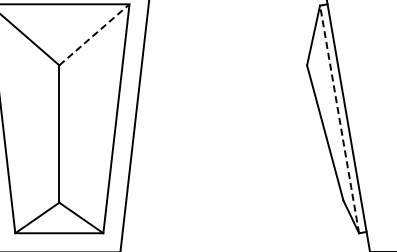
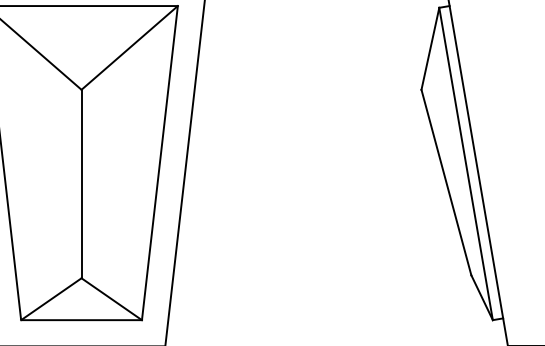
line: (94, 34) -> (129, 47), dashed -> solid
line: (339, 118) -> (465, 162), dashed -> solid

